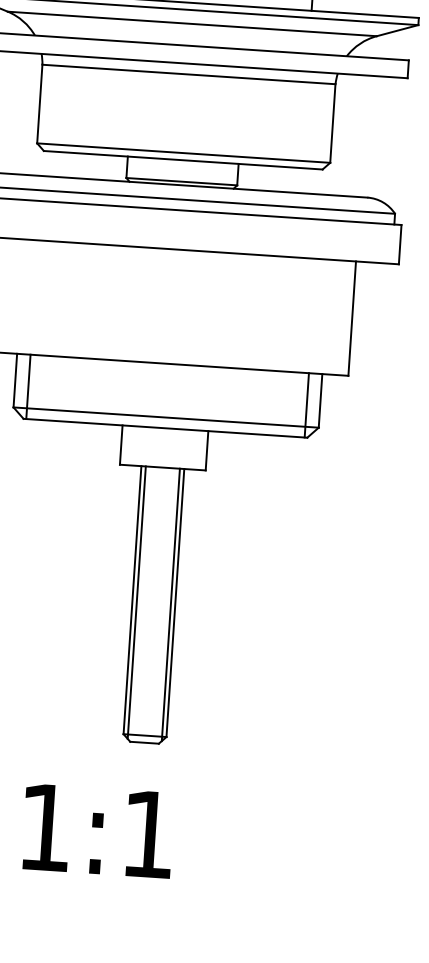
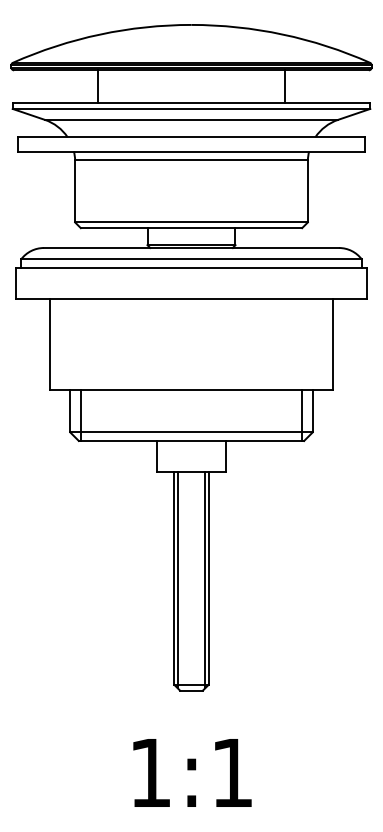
text: (98, 830) -> (192, 772), moved

